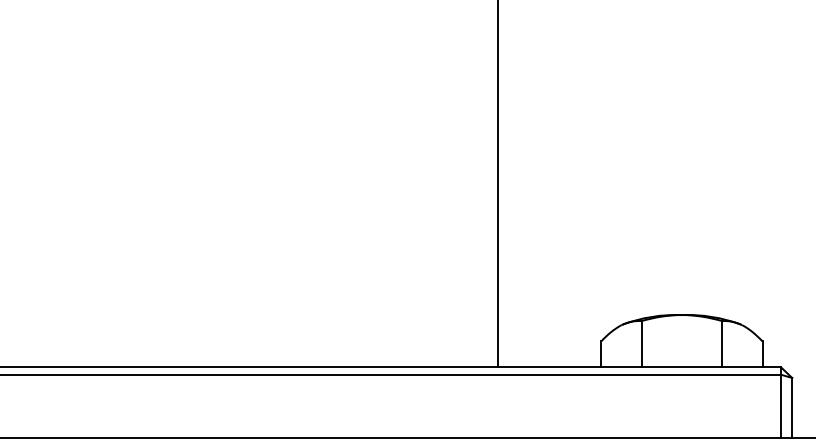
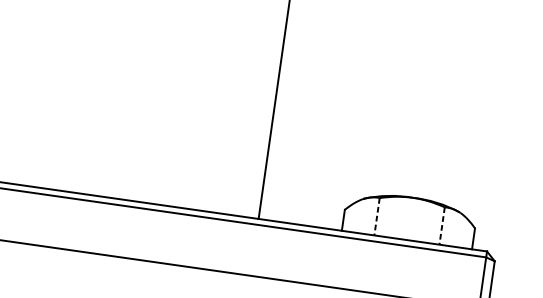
line: (641, 344) -> (376, 216), solid -> dashed
line: (722, 344) -> (442, 226), solid -> dashed

